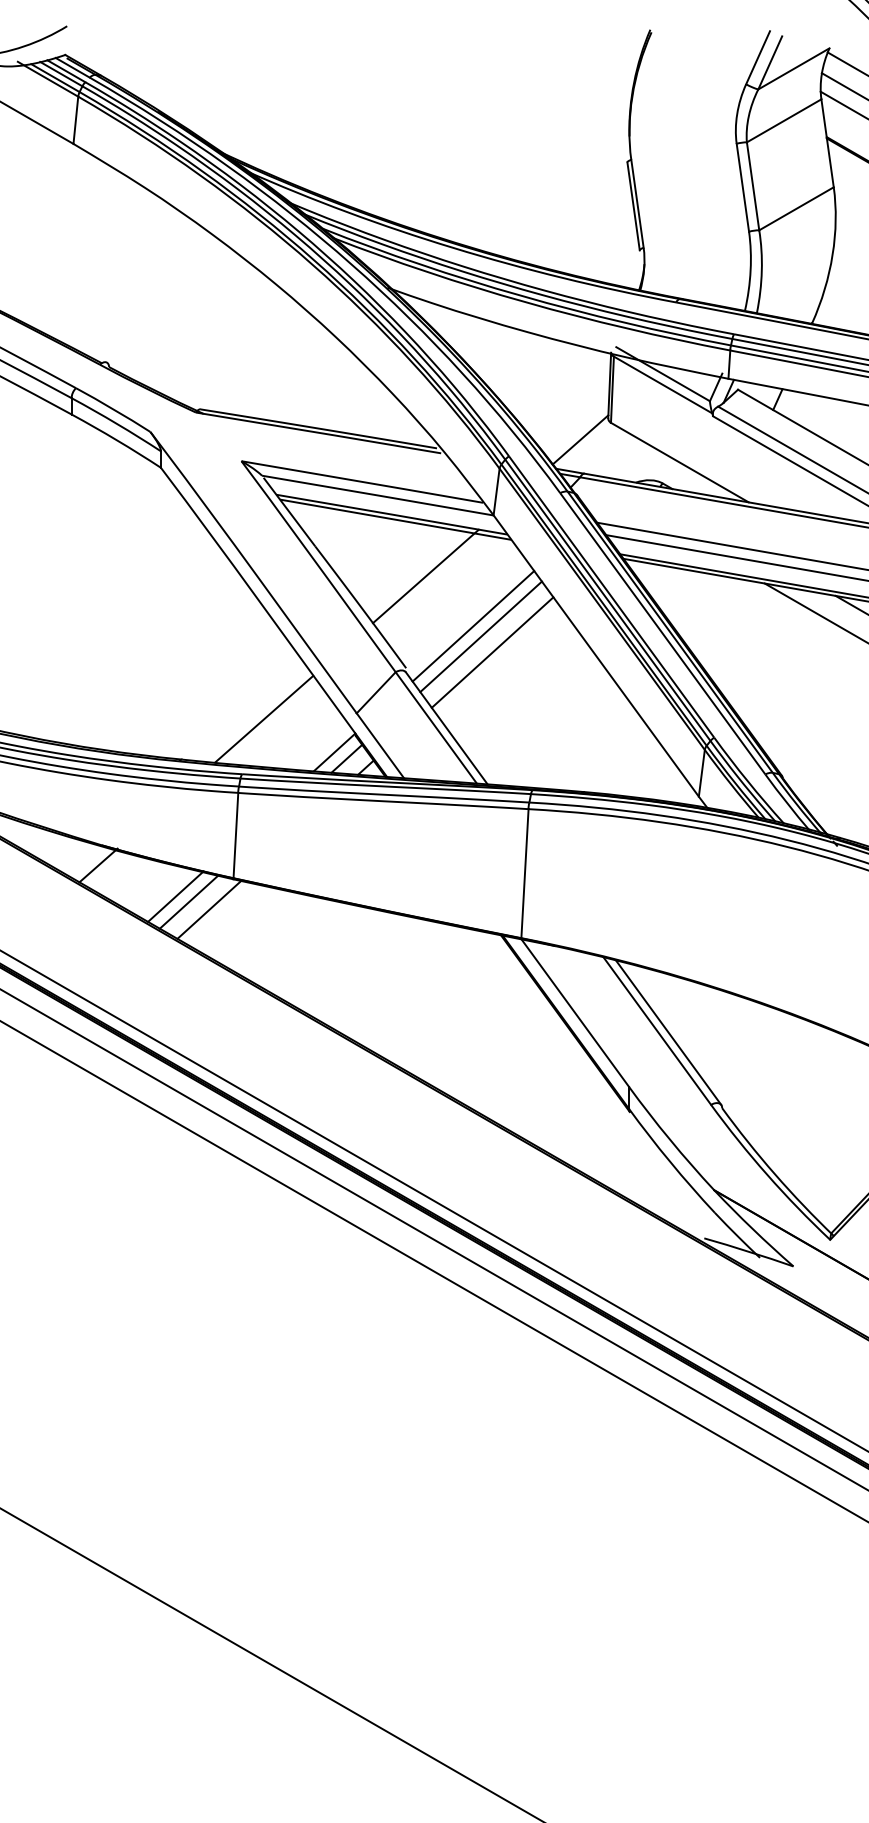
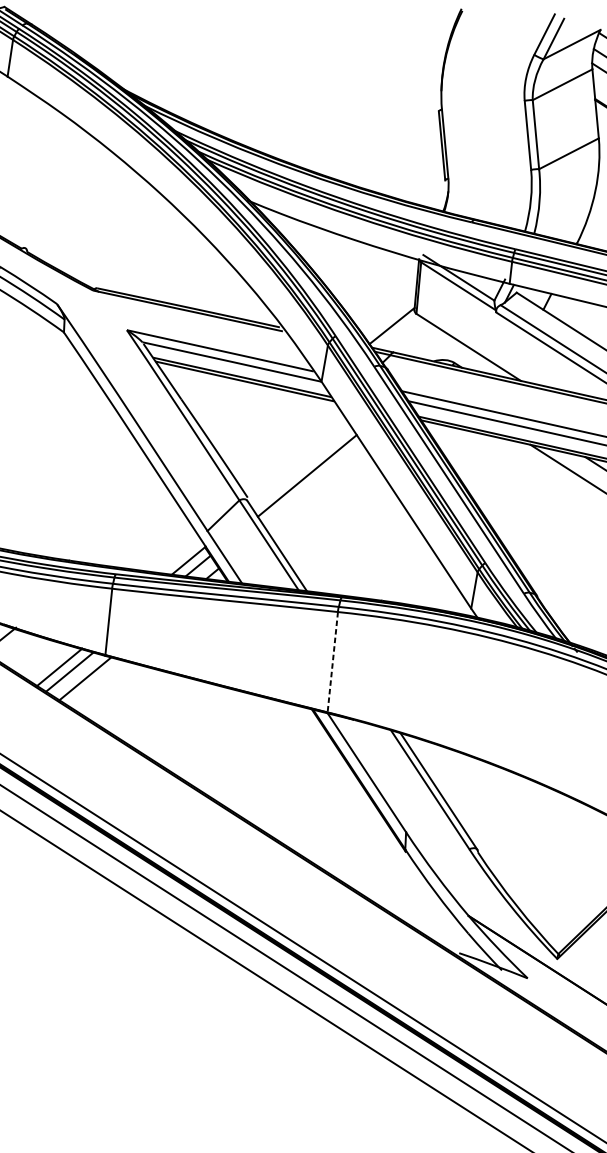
line: (425, 576) -> (266, 426), removed
line: (473, 626) -> (301, 467), removed
line: (492, 652) -> (315, 488), removed
line: (264, 718) -> (135, 531), removed
line: (524, 873) -> (332, 662), solid -> dashed

